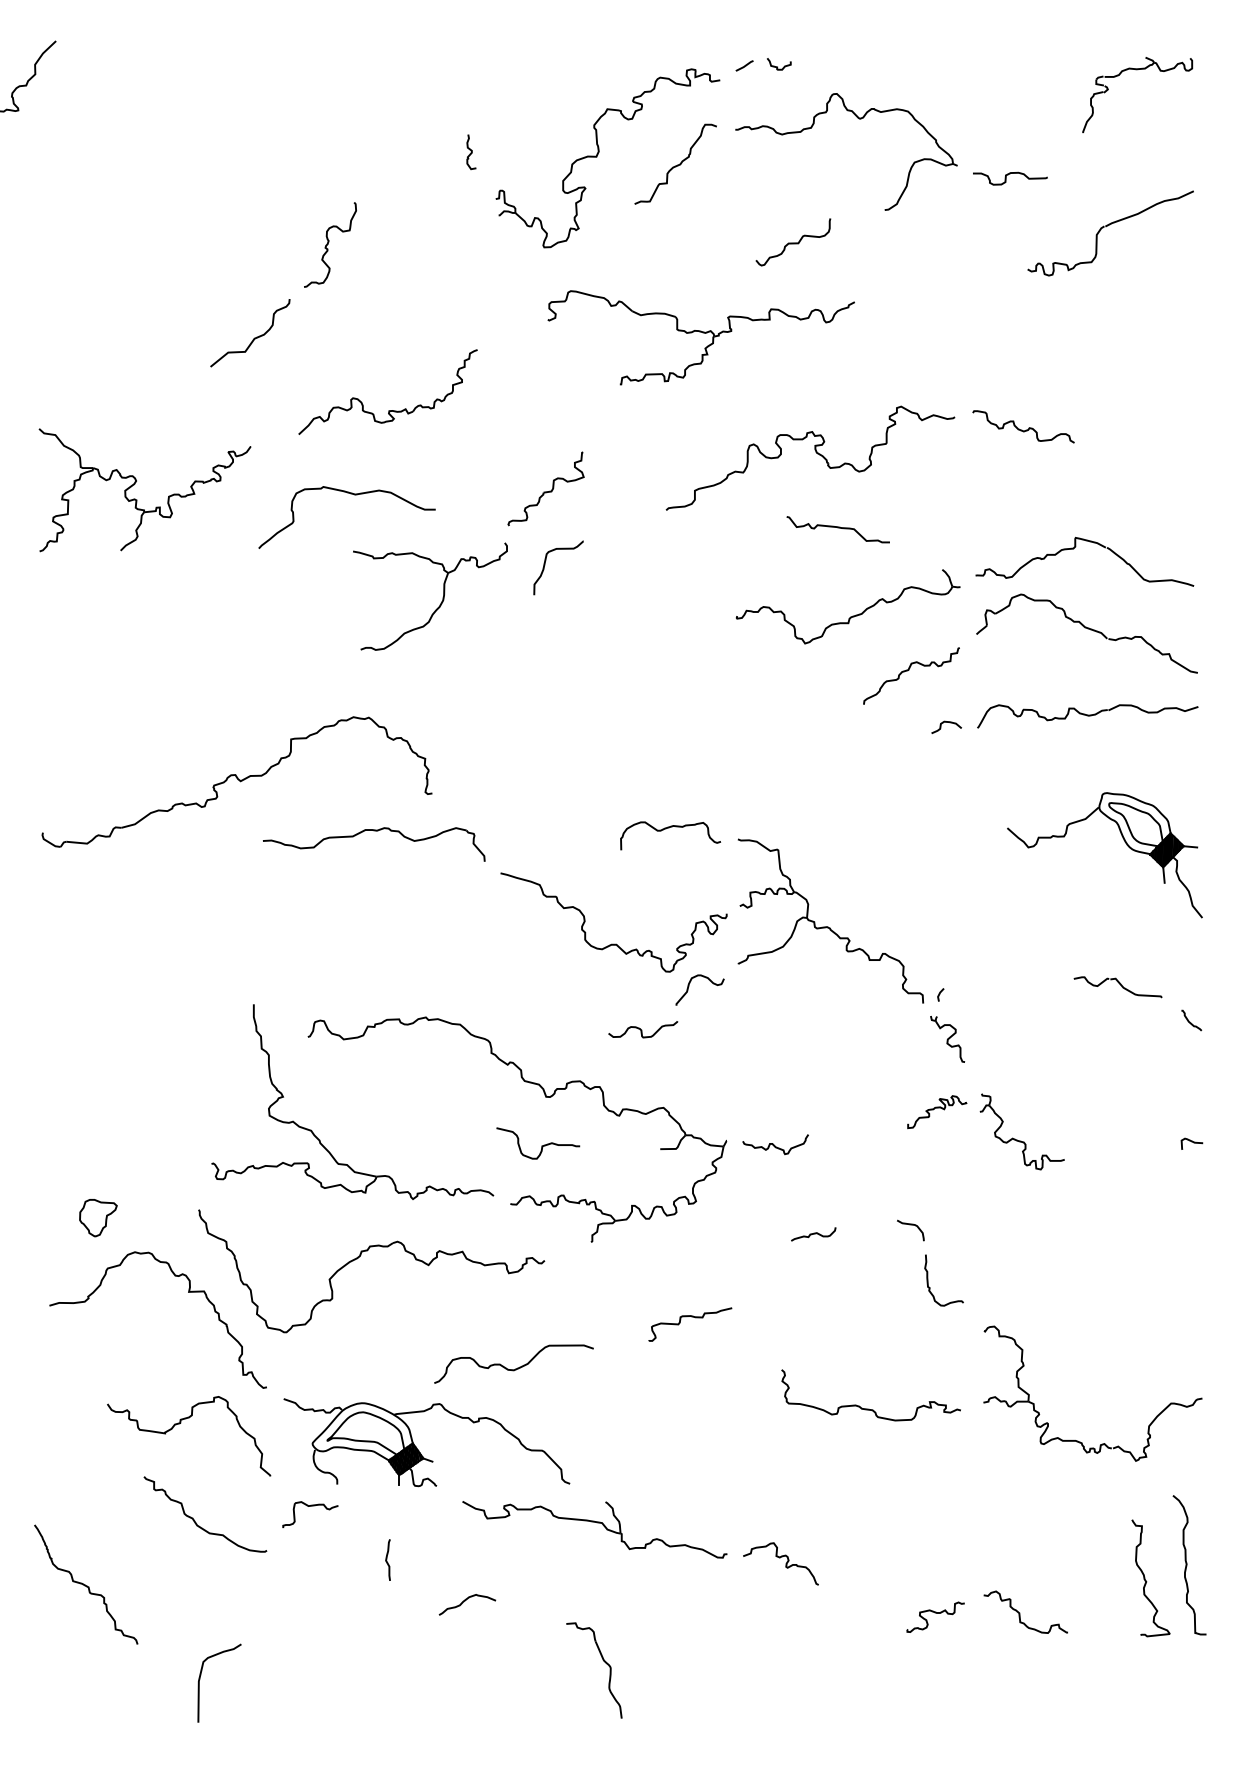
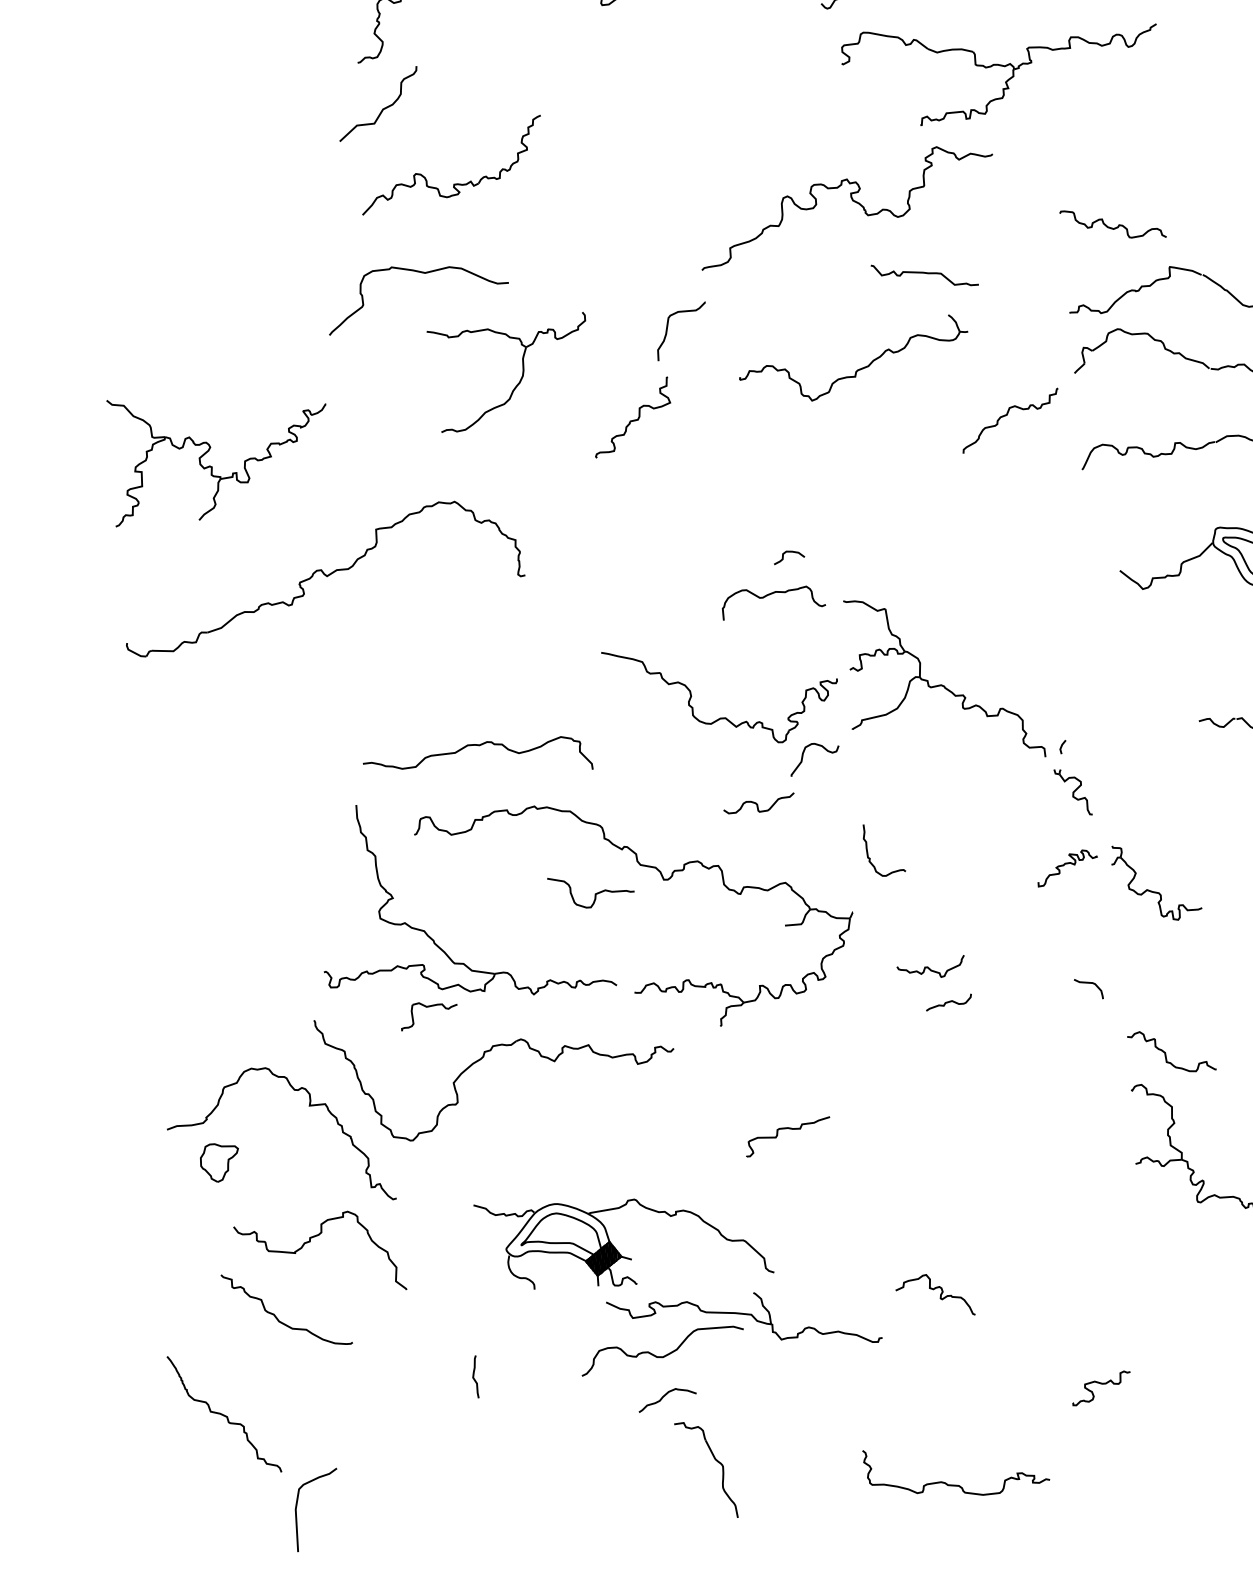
curve: (254, 337) -> (382, 108), moved
part: (700, 337) -> (1000, 71), moved
curve: (1021, 429) -> (1111, 227), moved
part: (815, 452) -> (851, 200), moved
part: (135, 484) -> (209, 451), moved
part: (545, 488) -> (631, 417), moved
curve: (545, 565) -> (668, 329), moved
part: (852, 615) -> (858, 368), moved
curve: (946, 722) -> (788, 552), moved
part: (374, 831) -> (477, 746), moved
curve: (774, 1144) -> (929, 967), moved
curve: (541, 1145) -> (594, 893), moved
part: (98, 1218) -> (220, 1163), moved
curve: (910, 1225) -> (1088, 983), moved
curve: (930, 1287) -> (870, 858), moved
curve: (691, 1317) -> (788, 1129), moved
curve: (515, 1368) -> (664, 1355), moved
curve: (869, 1408) -> (955, 1484), moved
part: (418, 1449) -> (615, 1247), moved
part: (310, 1506) -> (428, 1007), moved
curve: (195, 1520) -> (277, 1316), moved
curve: (780, 1558) -> (934, 1290), moved
curve: (387, 1559) -> (474, 1376), moved
curve: (465, 1601) -> (665, 1396), moved
curve: (1020, 1613) -> (1166, 1053), moved
part: (603, 1661) -> (715, 1460), moved
curve: (200, 1679) -> (297, 1507), moved

